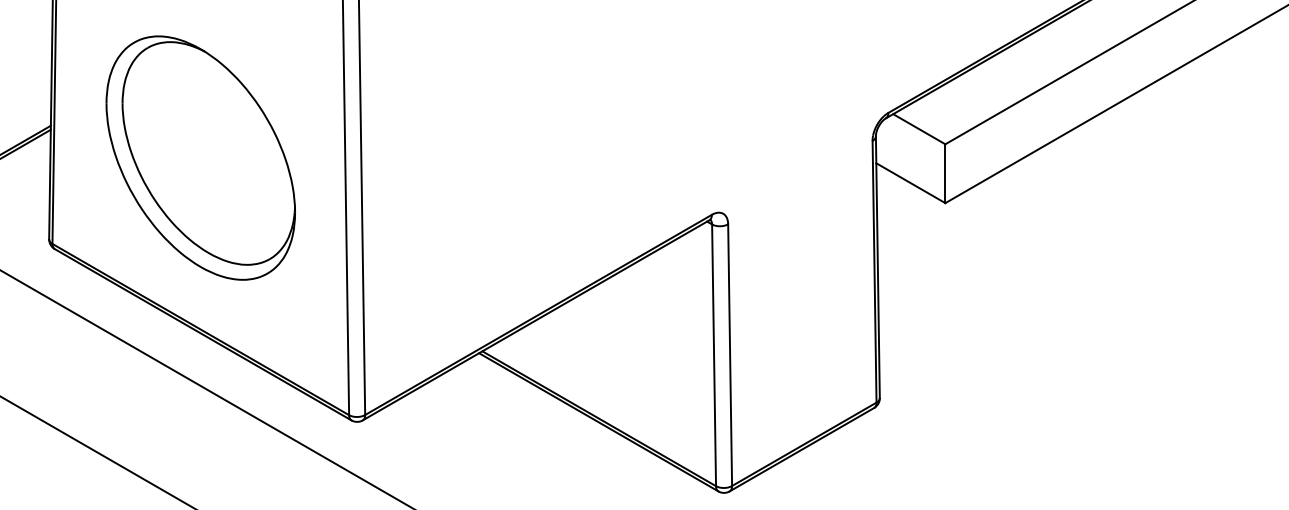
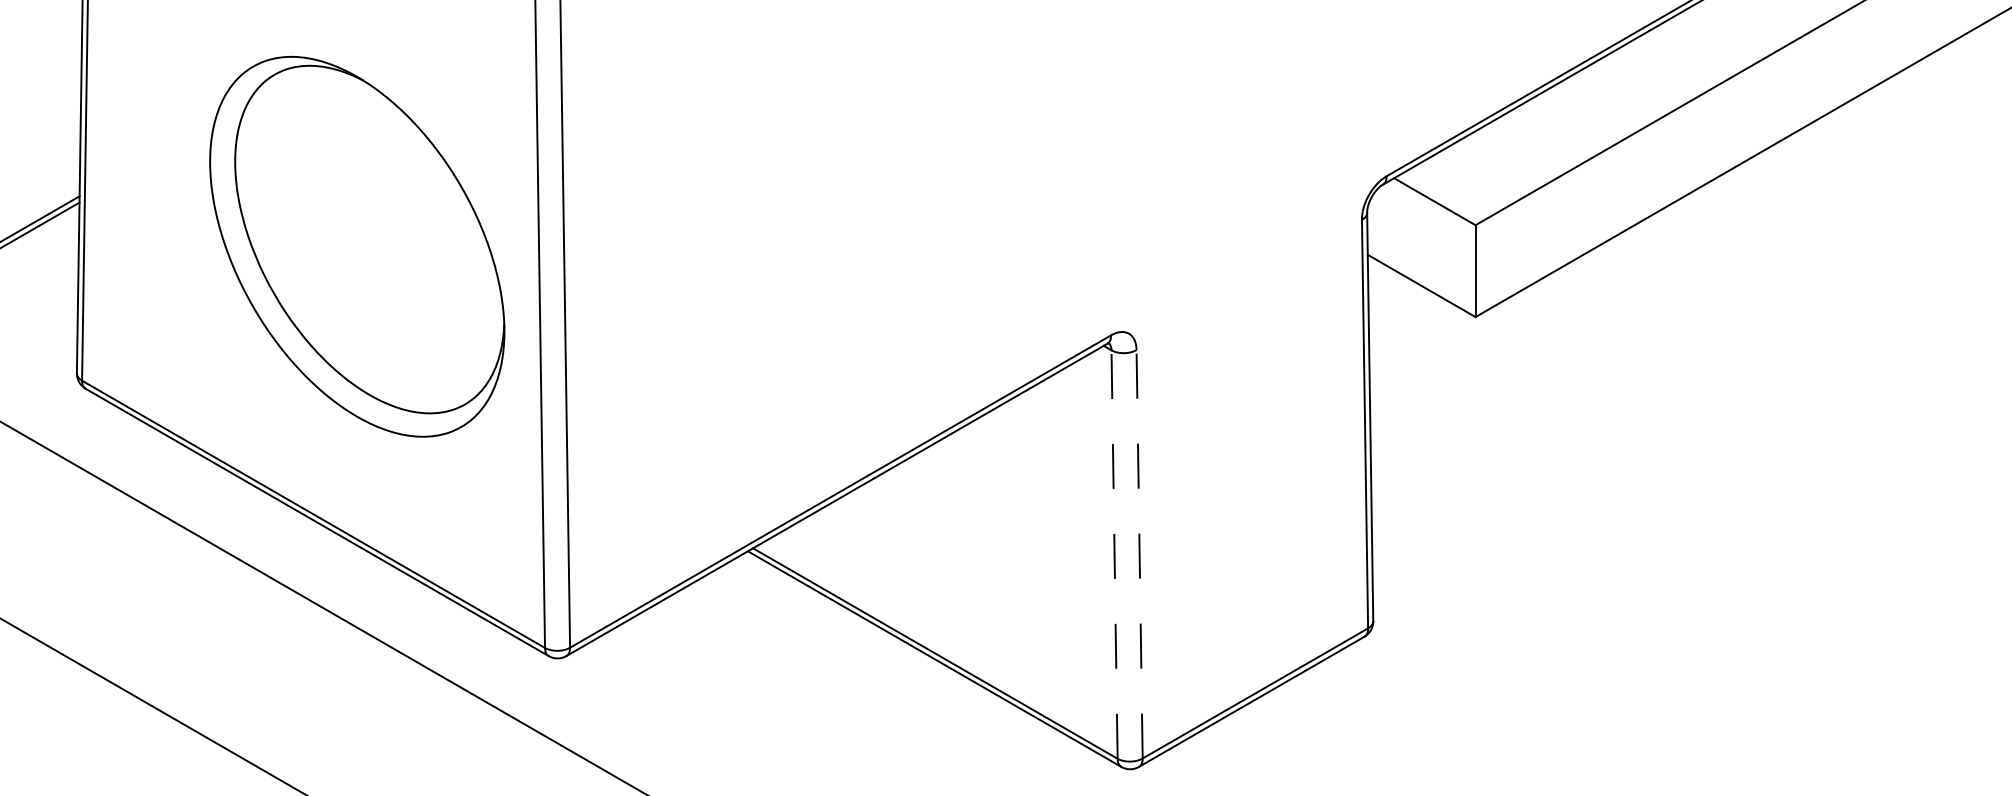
part: (200, 157) -> (356, 245), moved
line: (714, 355) -> (1115, 554), solid -> dashed
line: (730, 355) -> (1140, 554), solid -> dashed

